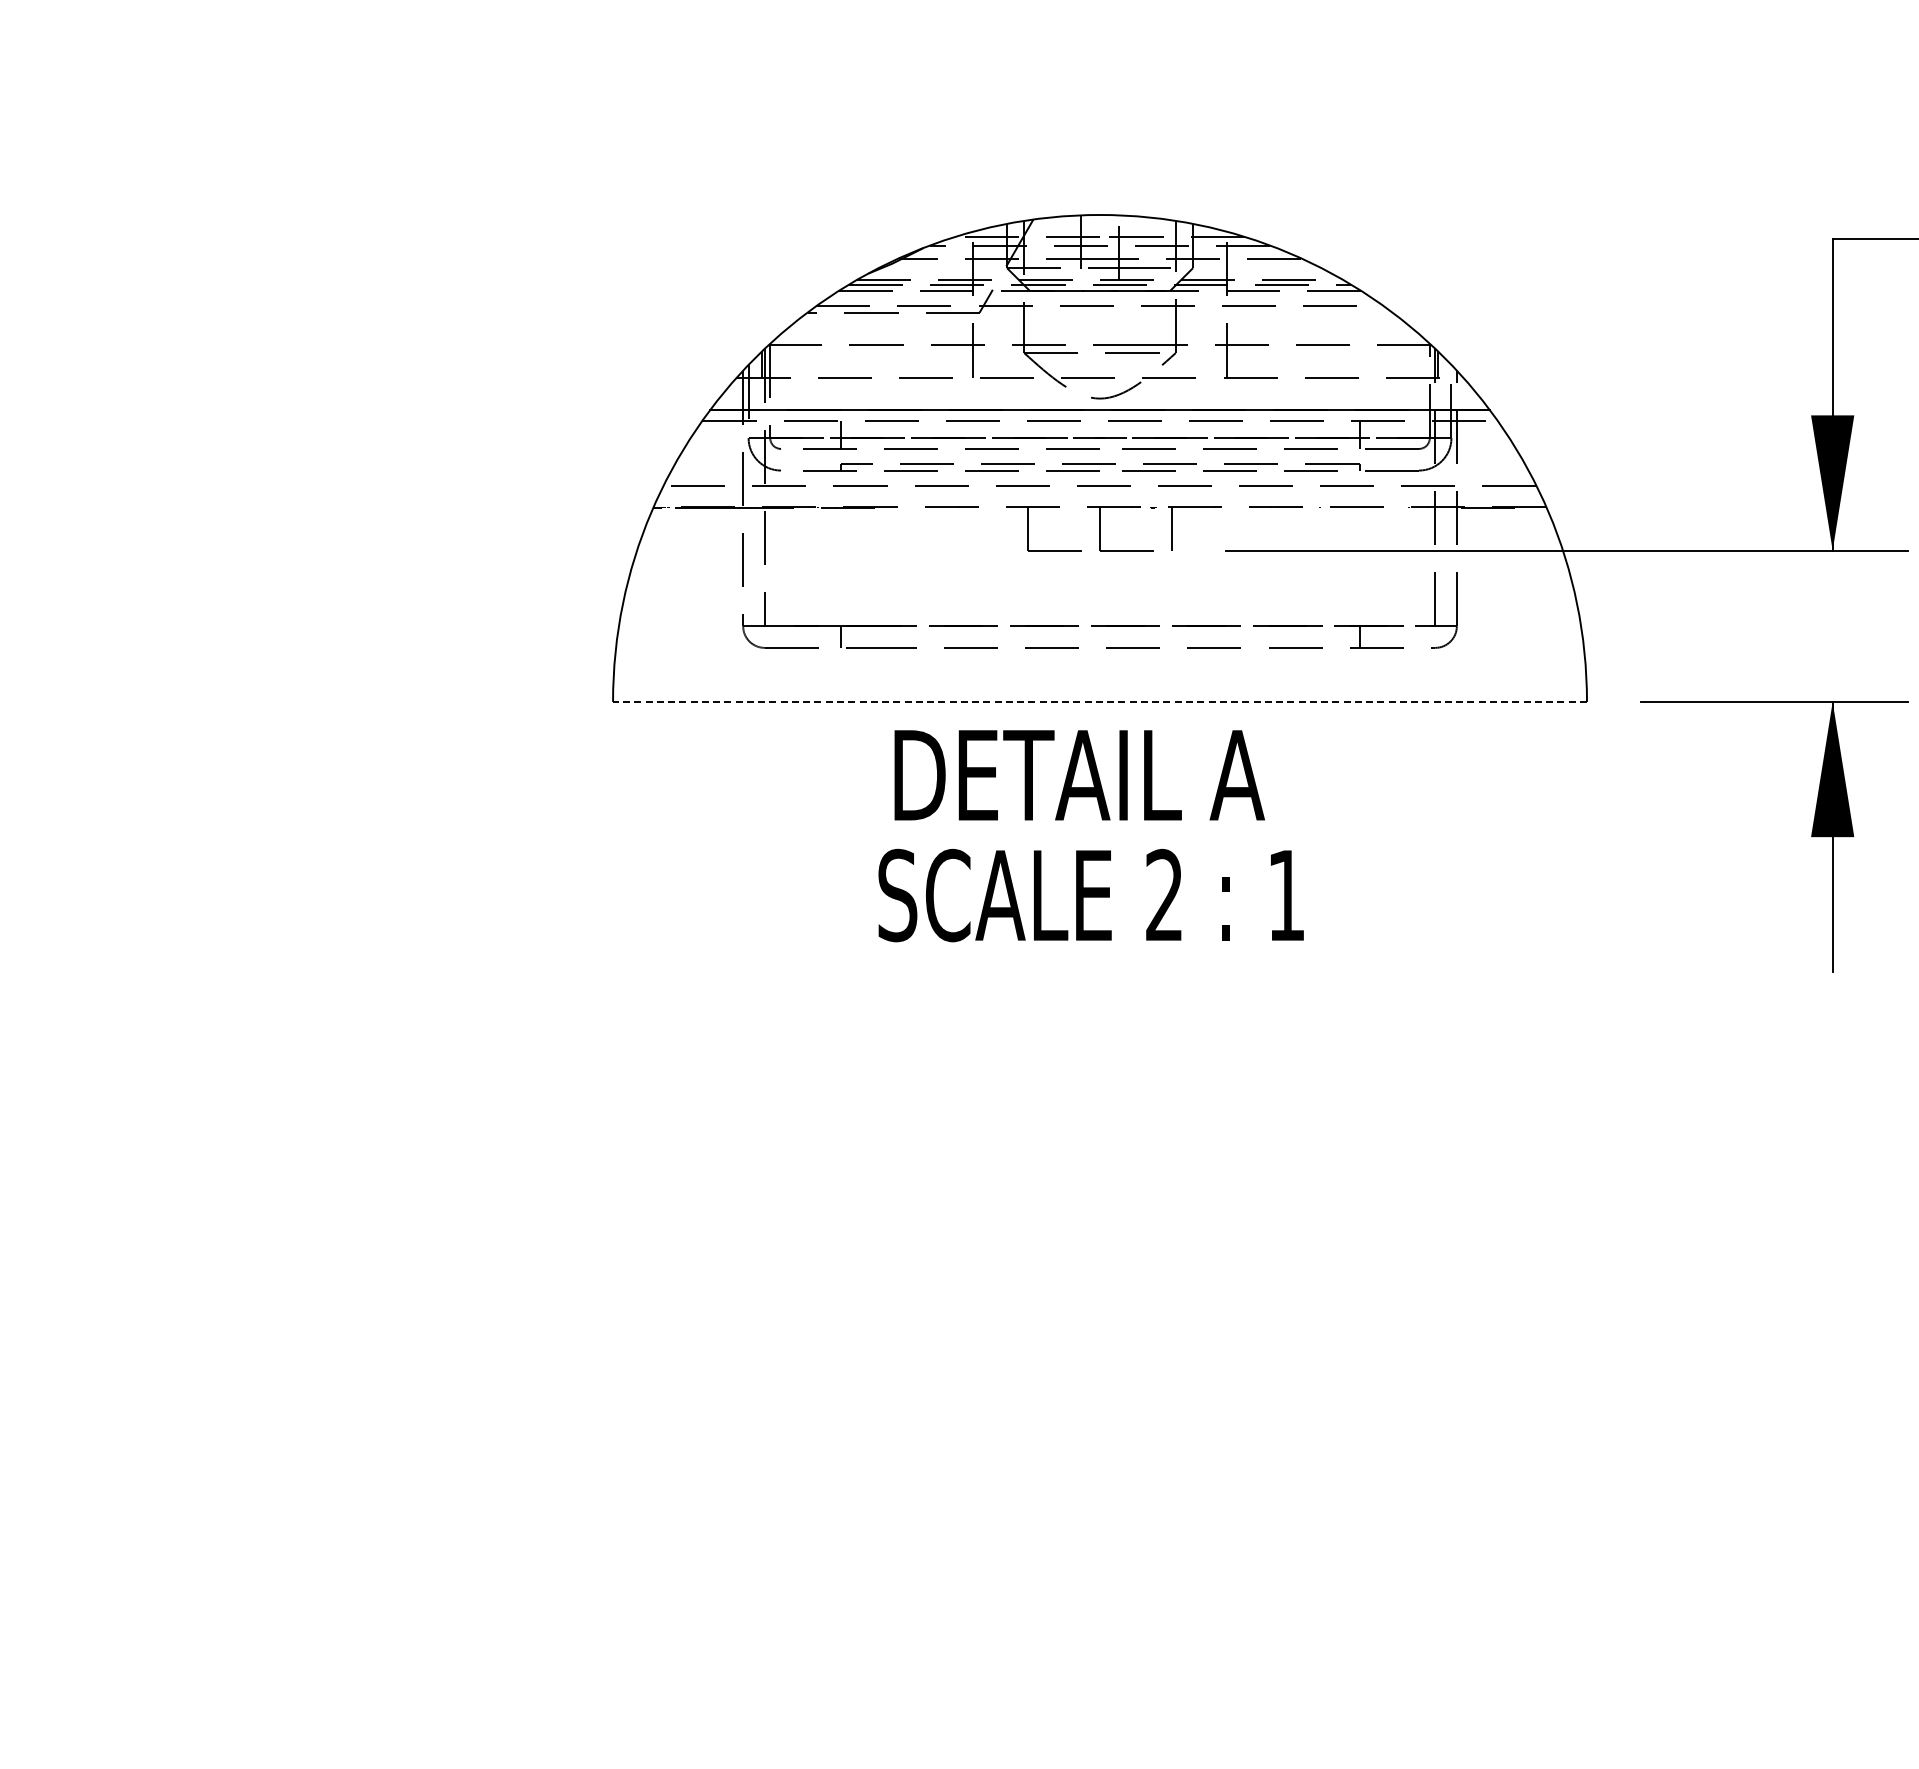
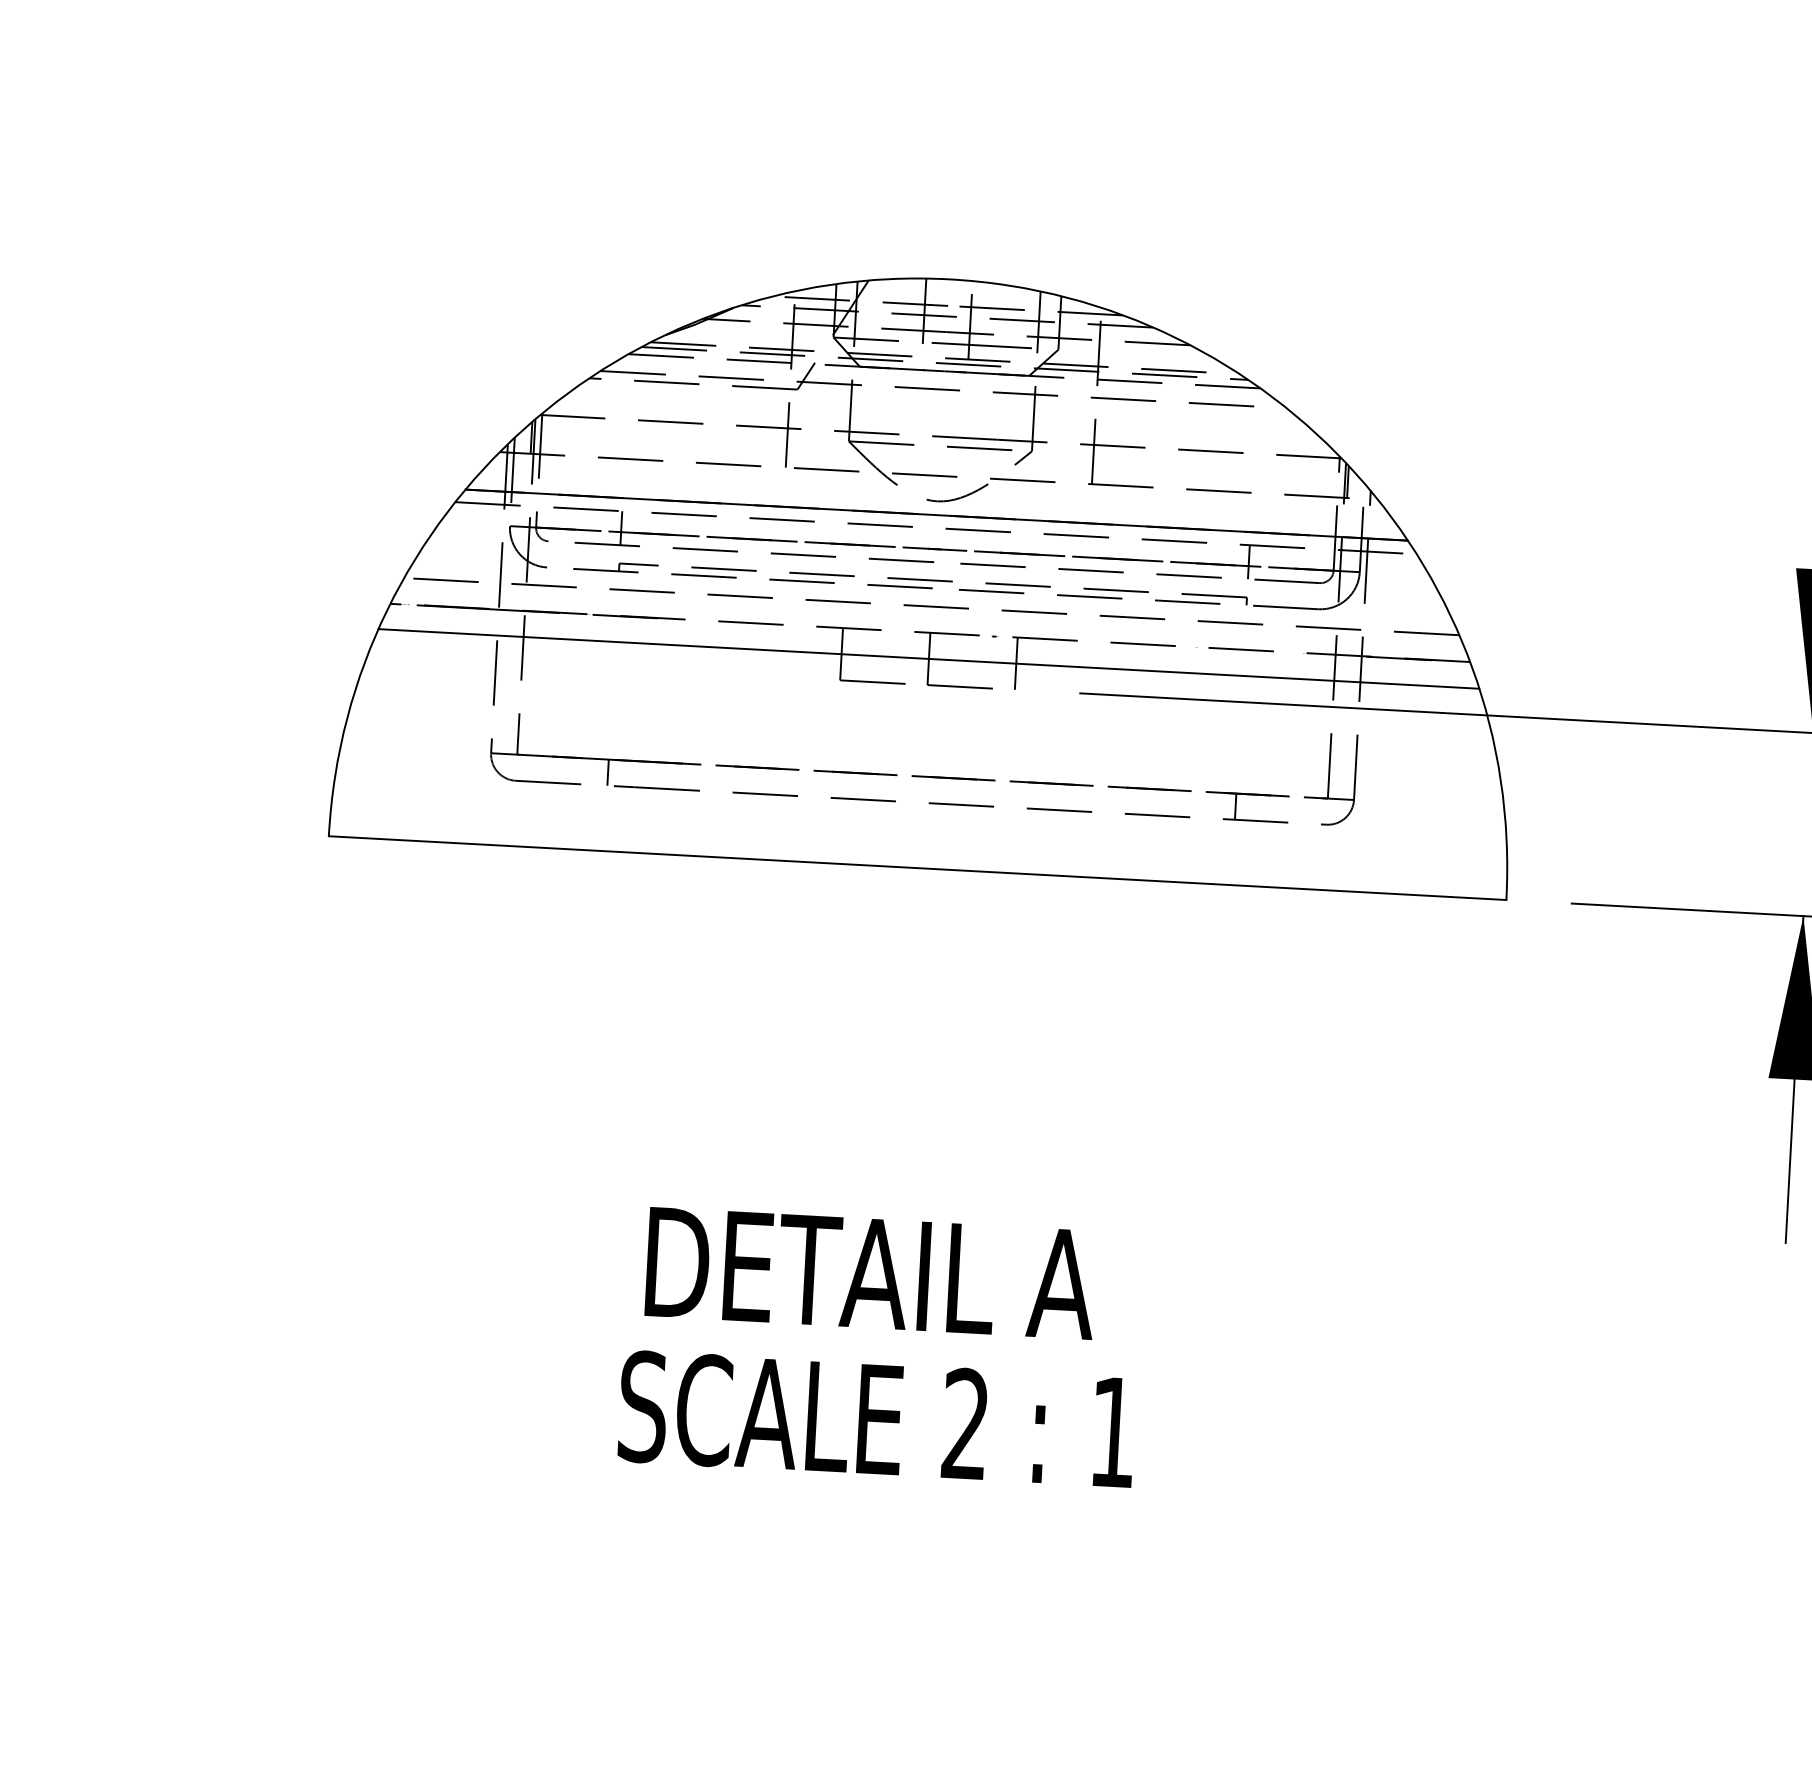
line: (1099, 528) -> (928, 658), added
line: (1100, 701) -> (918, 867), dashed -> solid
text: (1090, 836) -> (880, 1348), moved

